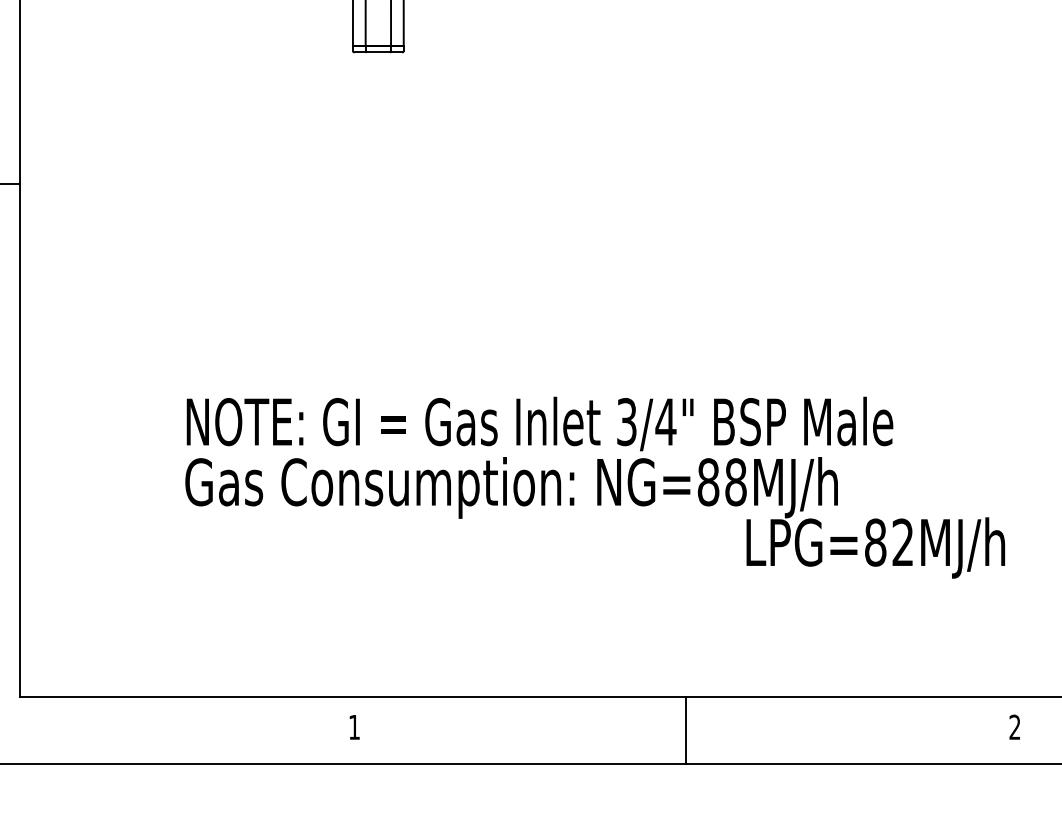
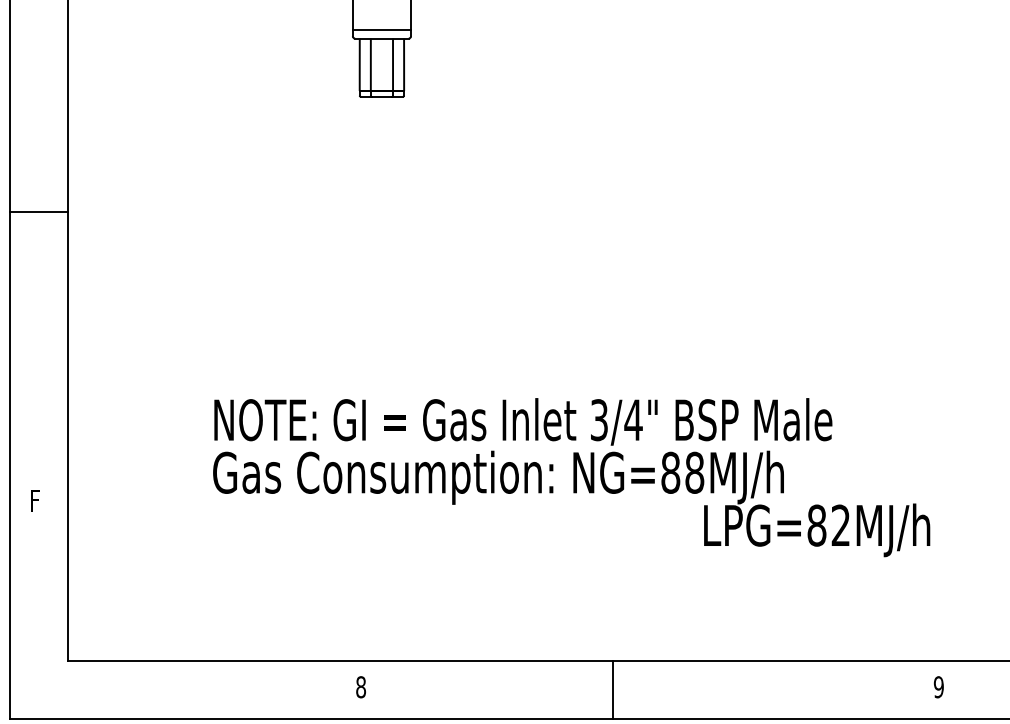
text: (354, 727) -> (361, 687), 1 -> 8
text: (1014, 727) -> (938, 687), 2 -> 9
line: (685, 729) -> (612, 689), moved

